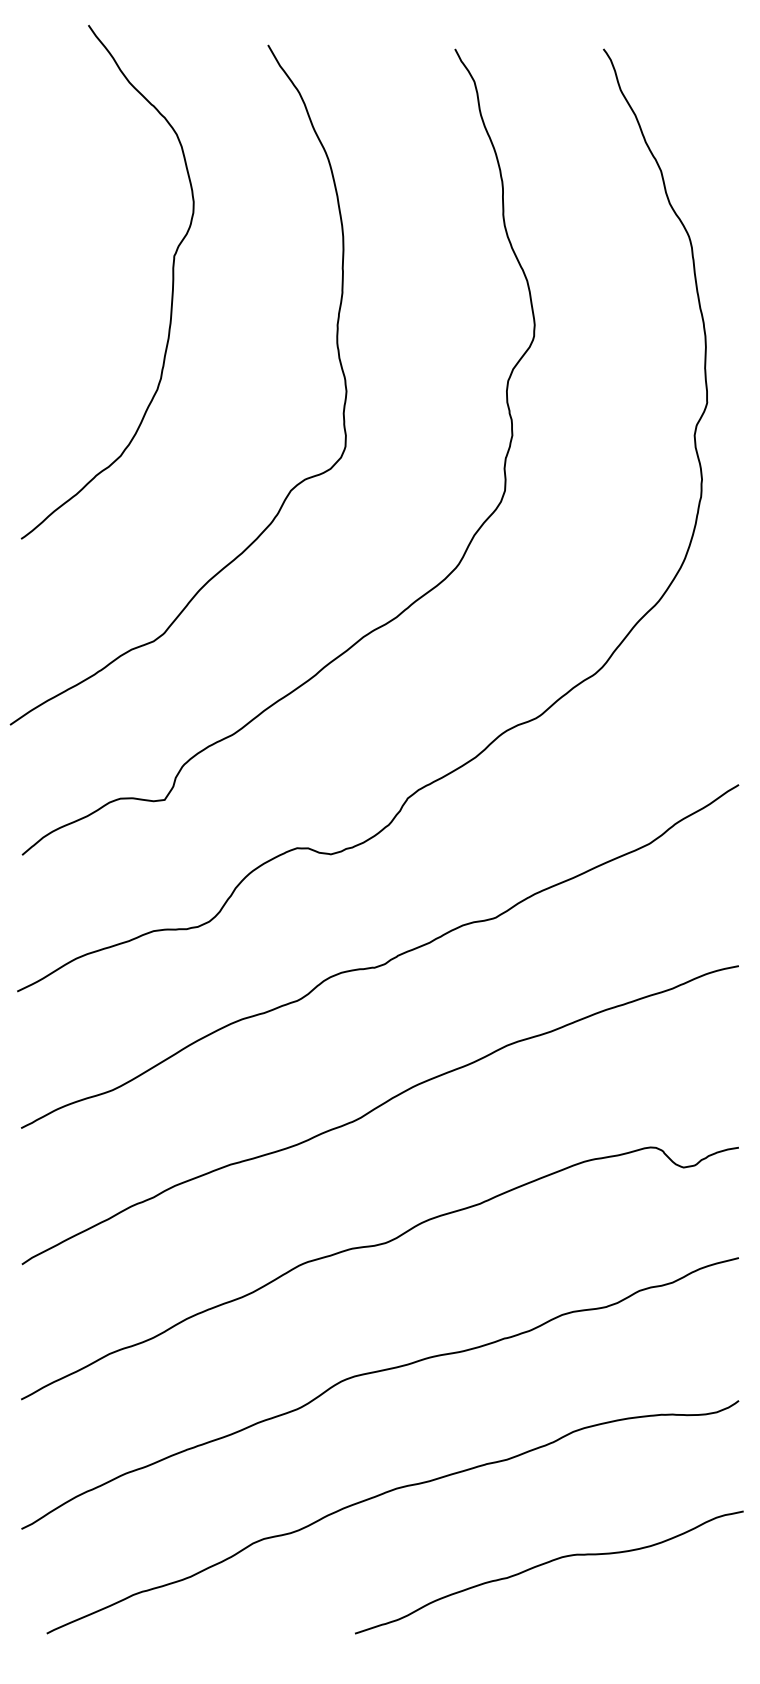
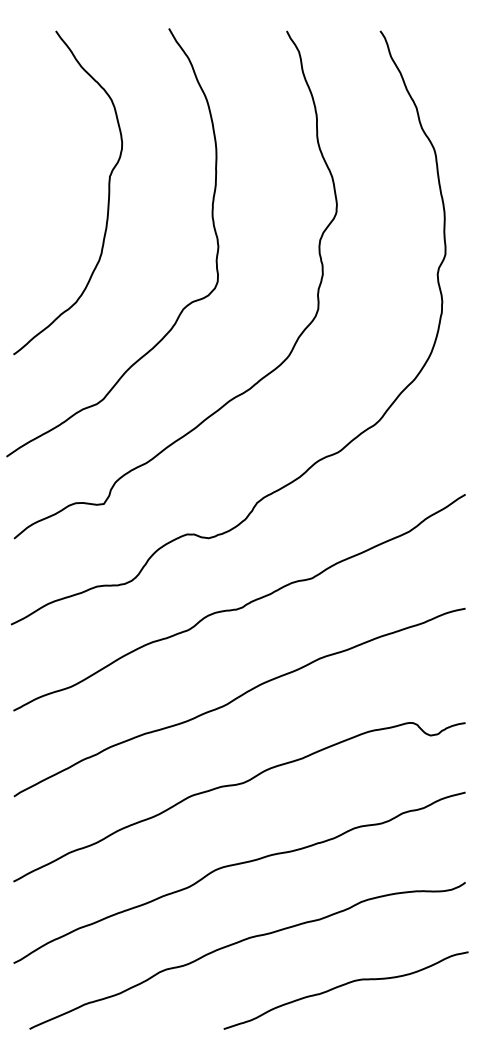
curve: (172, 281) -> (108, 192), moved

